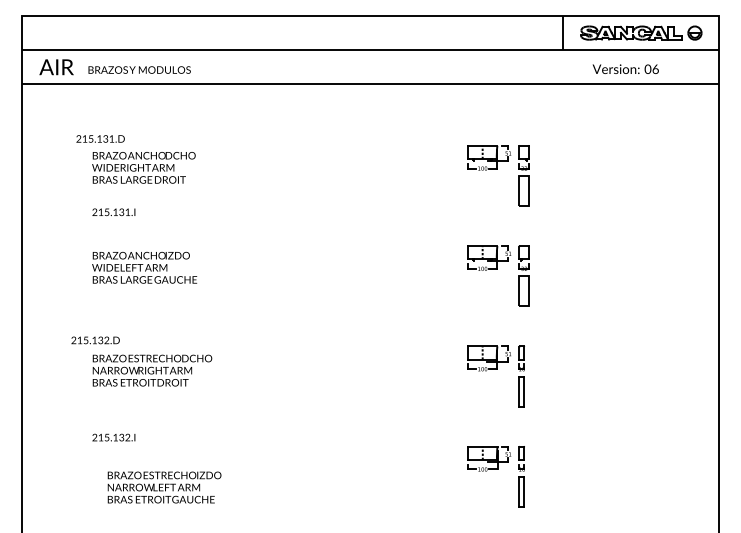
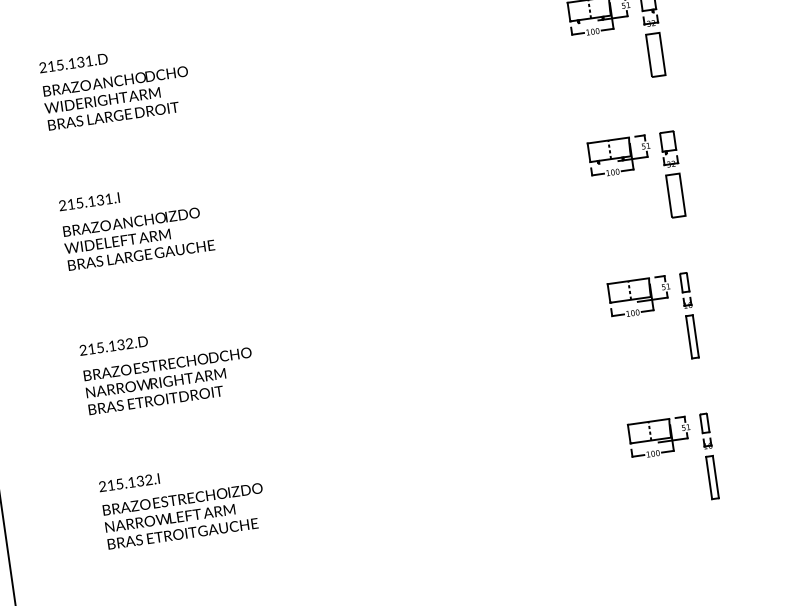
text: (100, 138) -> (73, 62), moved
text: (113, 212) -> (88, 202), moved
text: (95, 340) -> (113, 346), moved
text: (164, 487) -> (185, 516), moved

